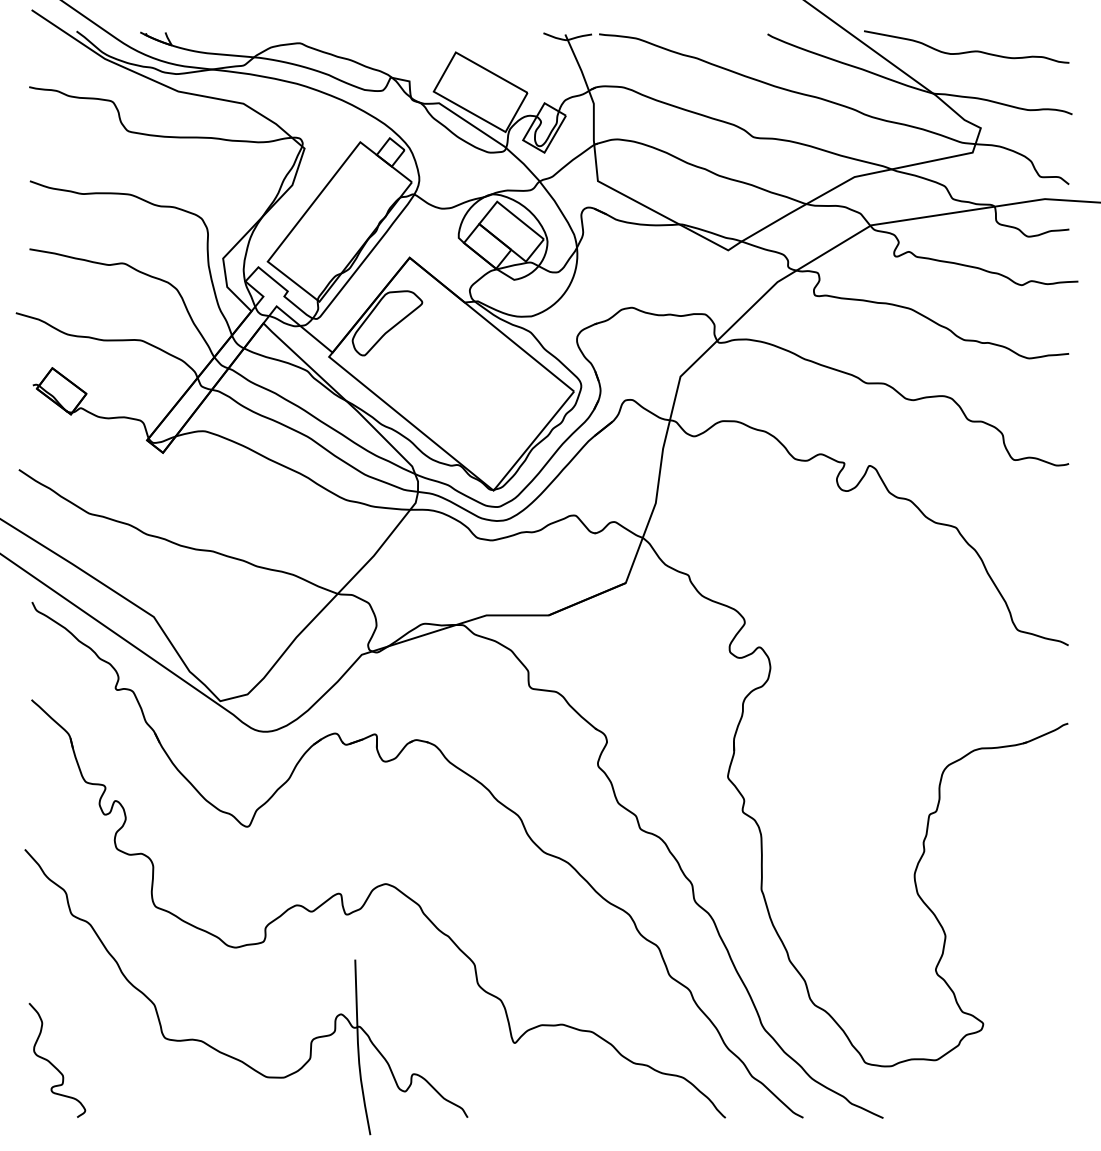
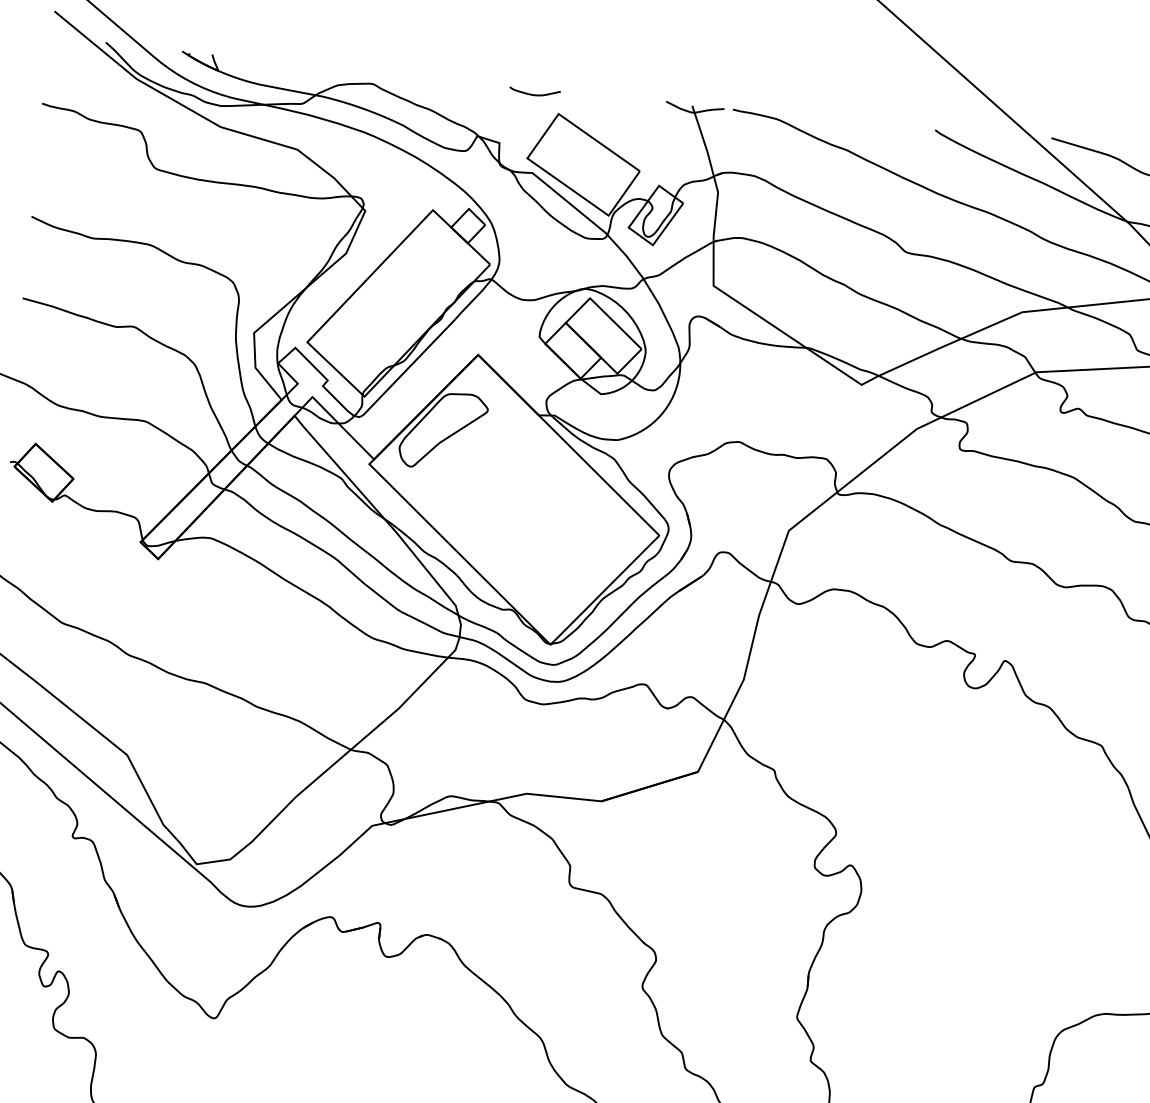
curve: (434, 38) -> (534, 94), added

